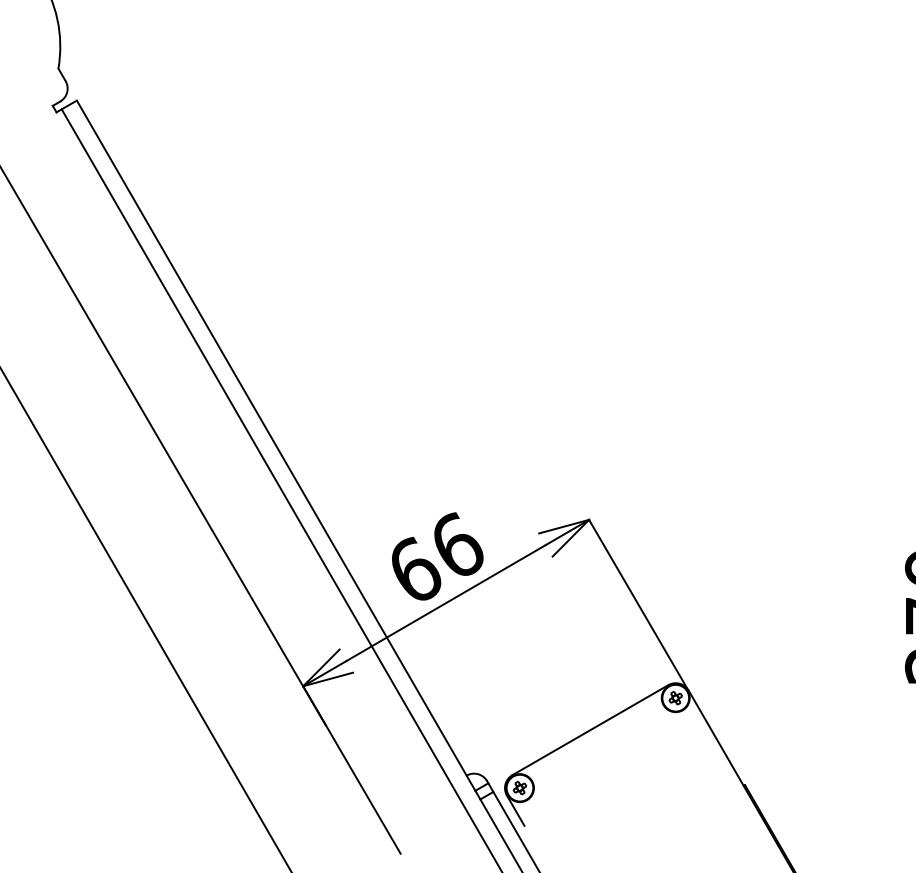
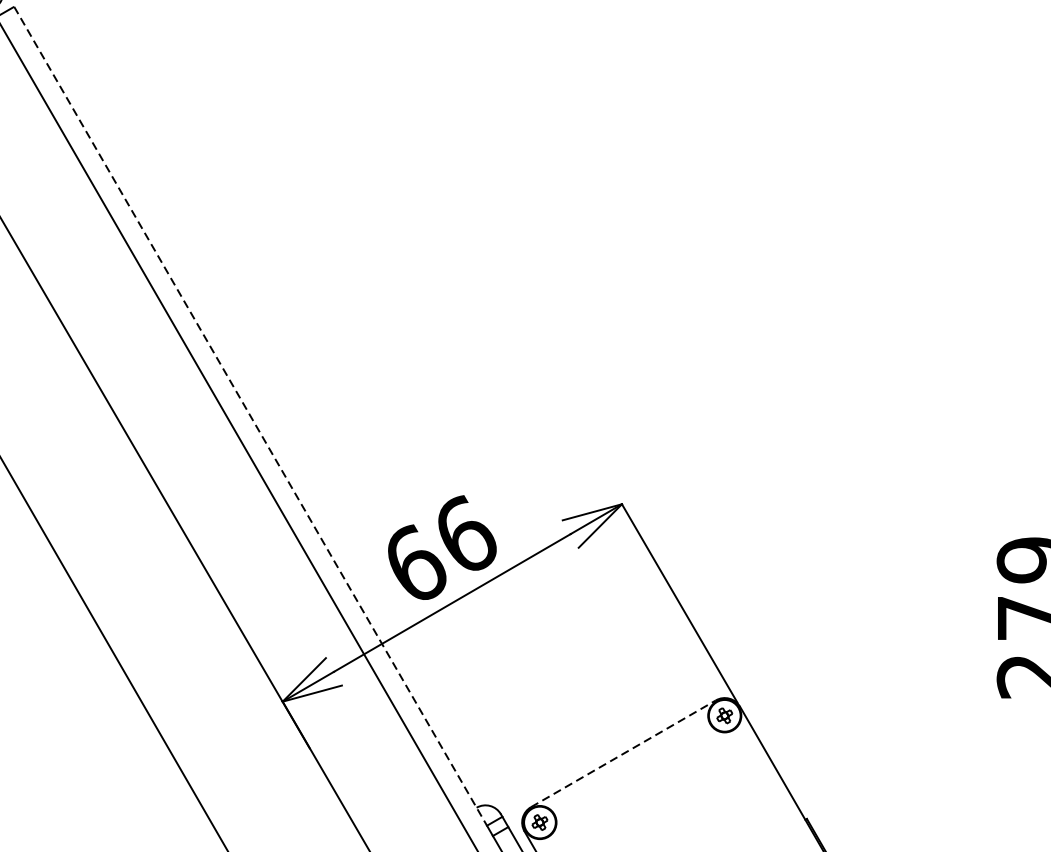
line: (276, 445) -> (251, 416), solid -> dashed
line: (590, 730) -> (623, 754), solid -> dashed

